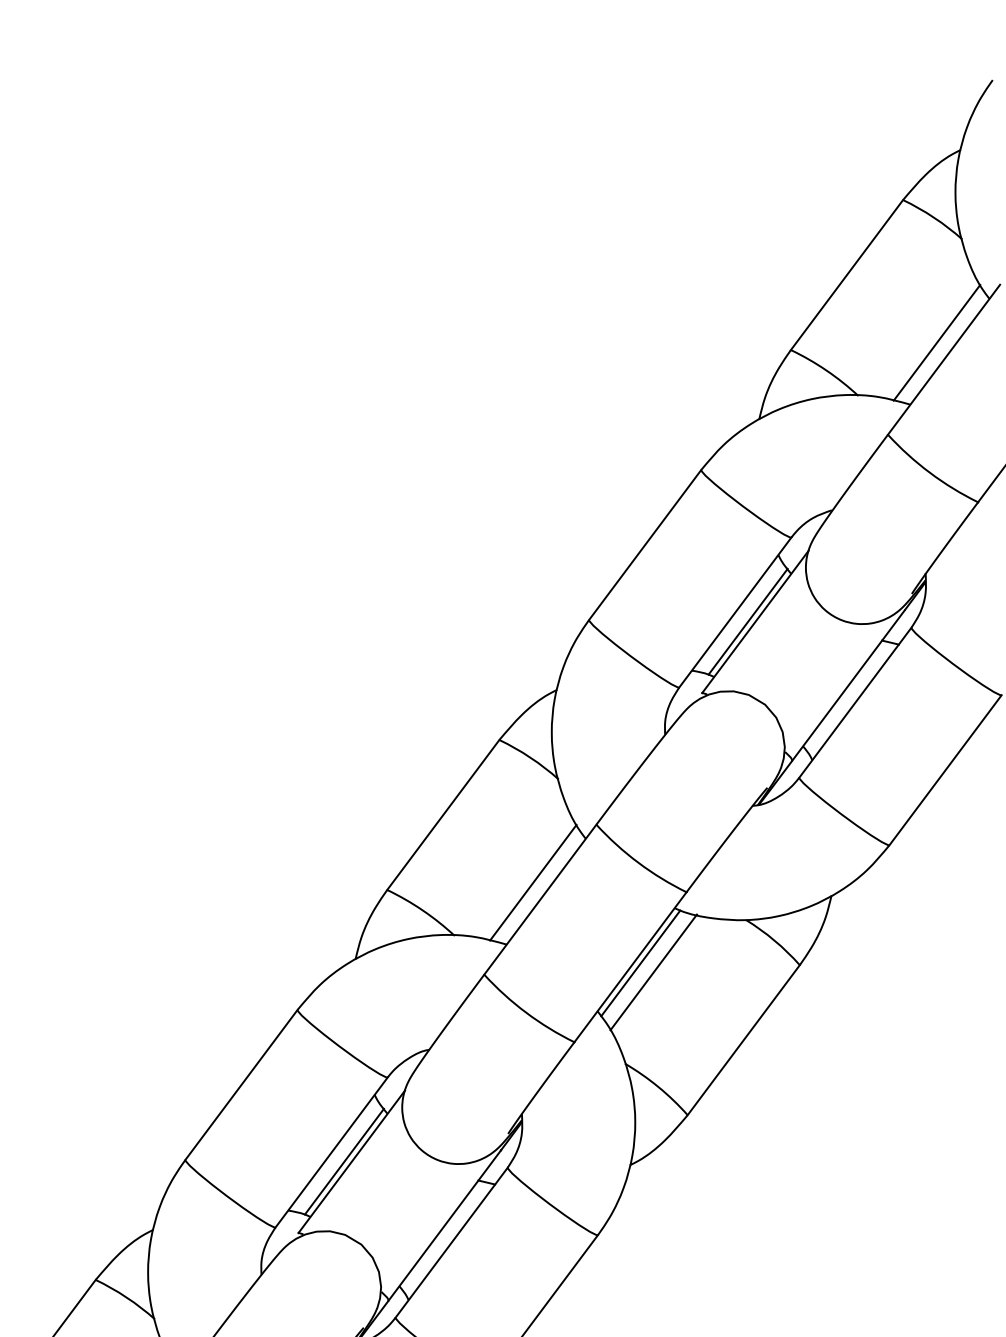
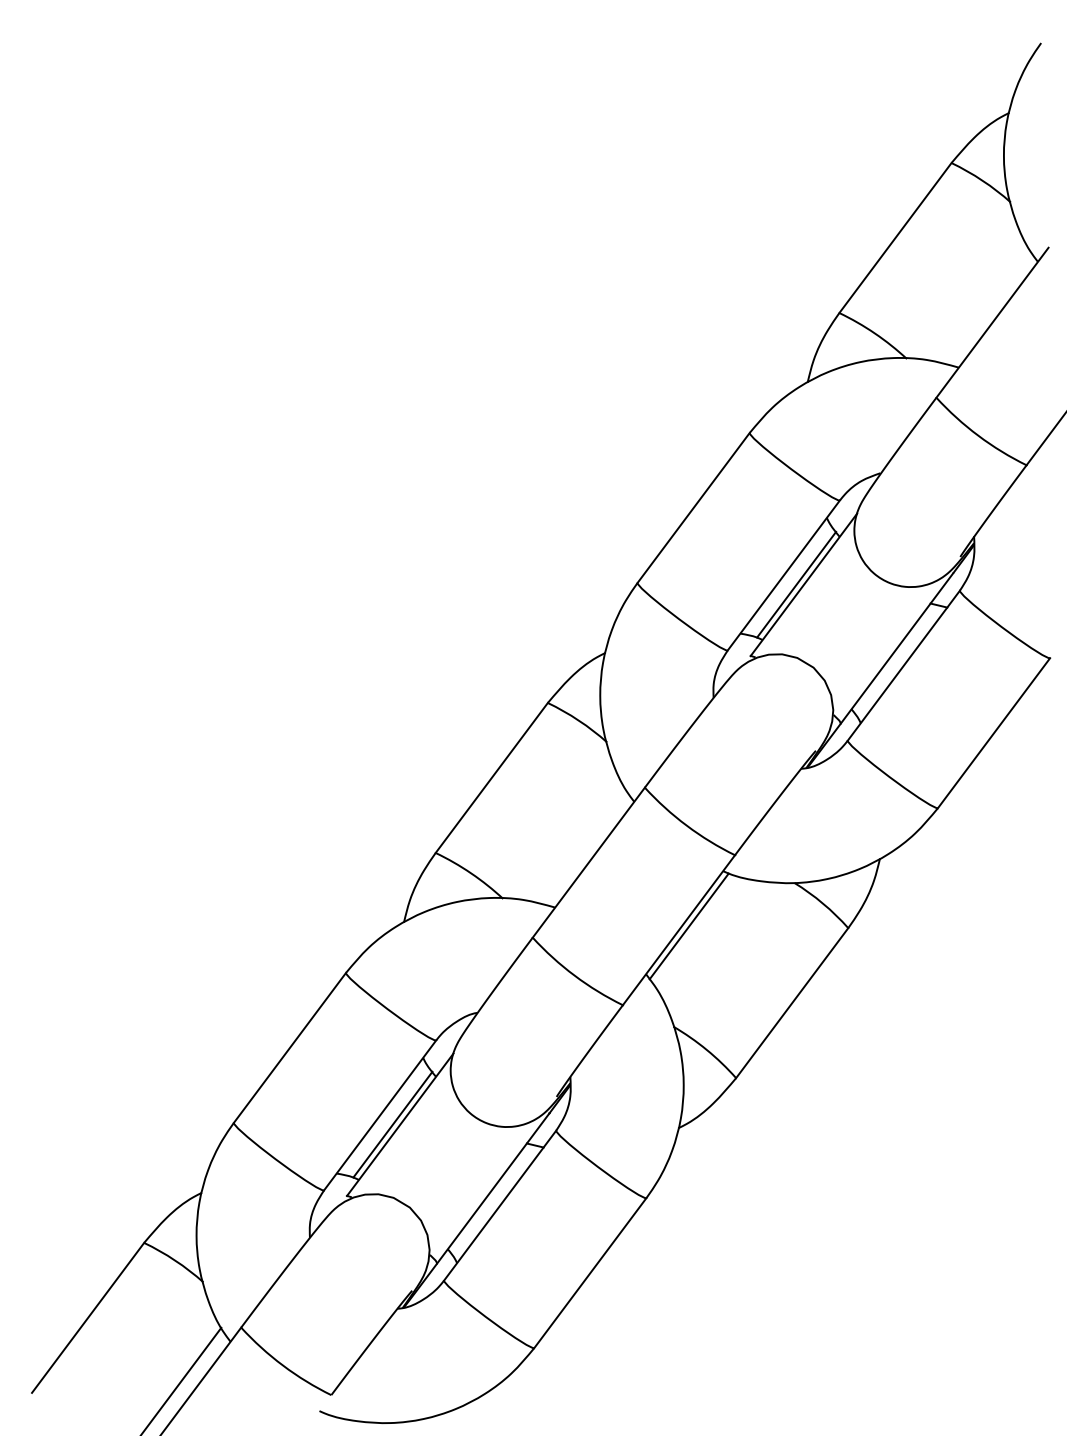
line: (937, 342) -> (985, 305), removed
line: (533, 882) -> (581, 845), removed
line: (653, 972) -> (701, 935), removed

